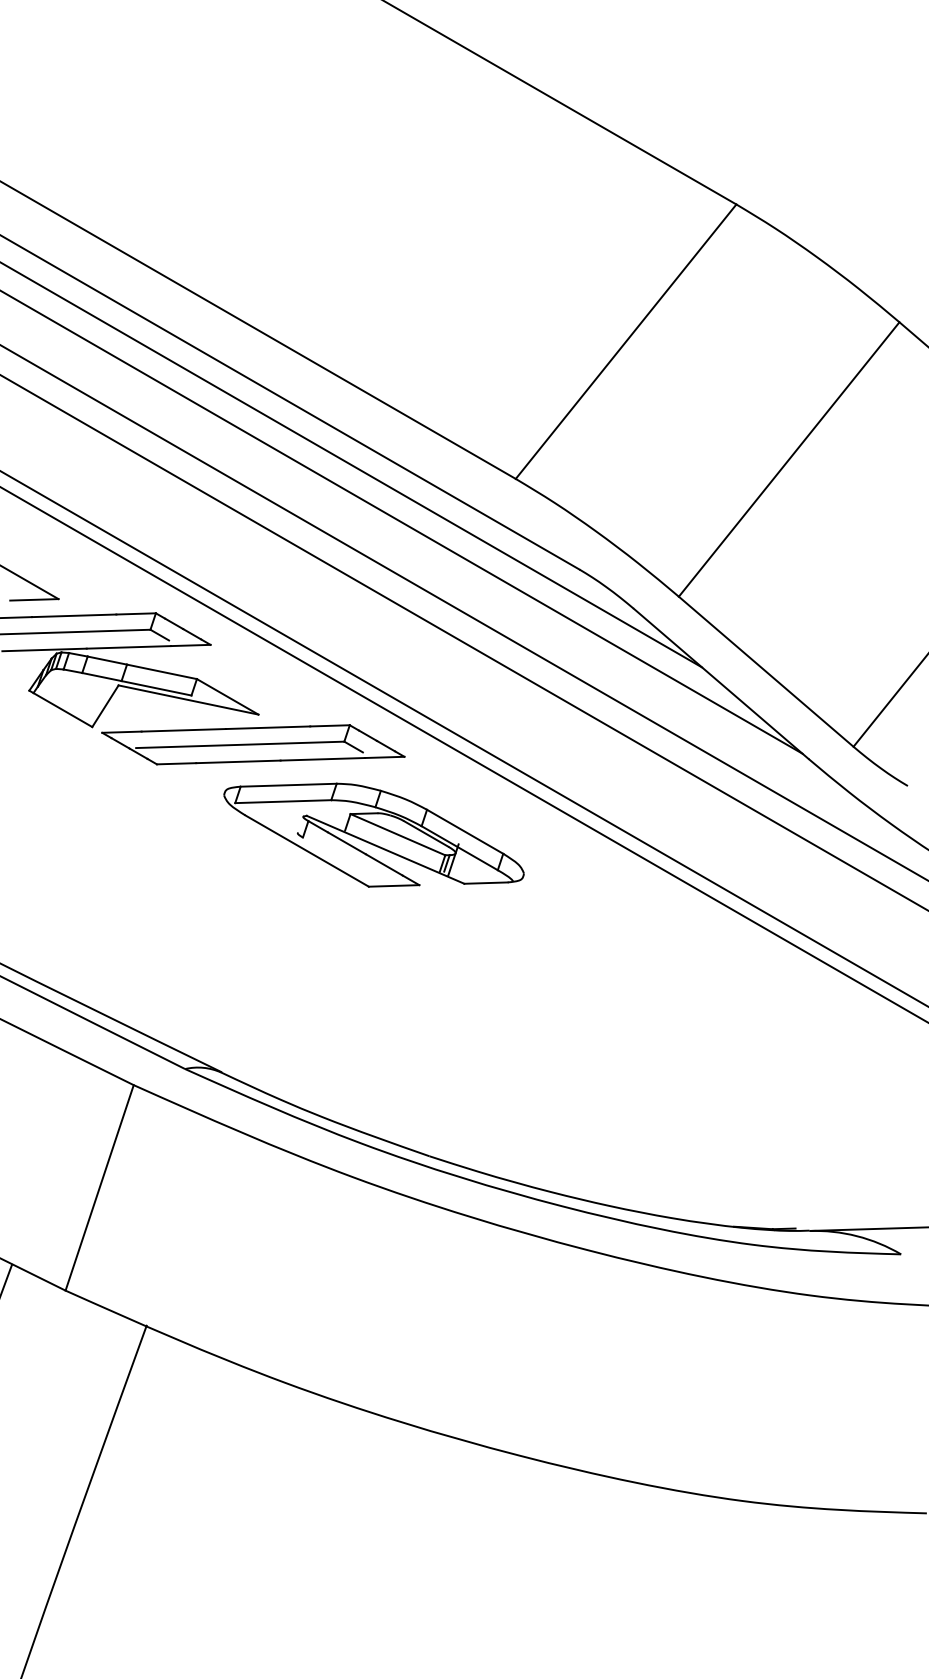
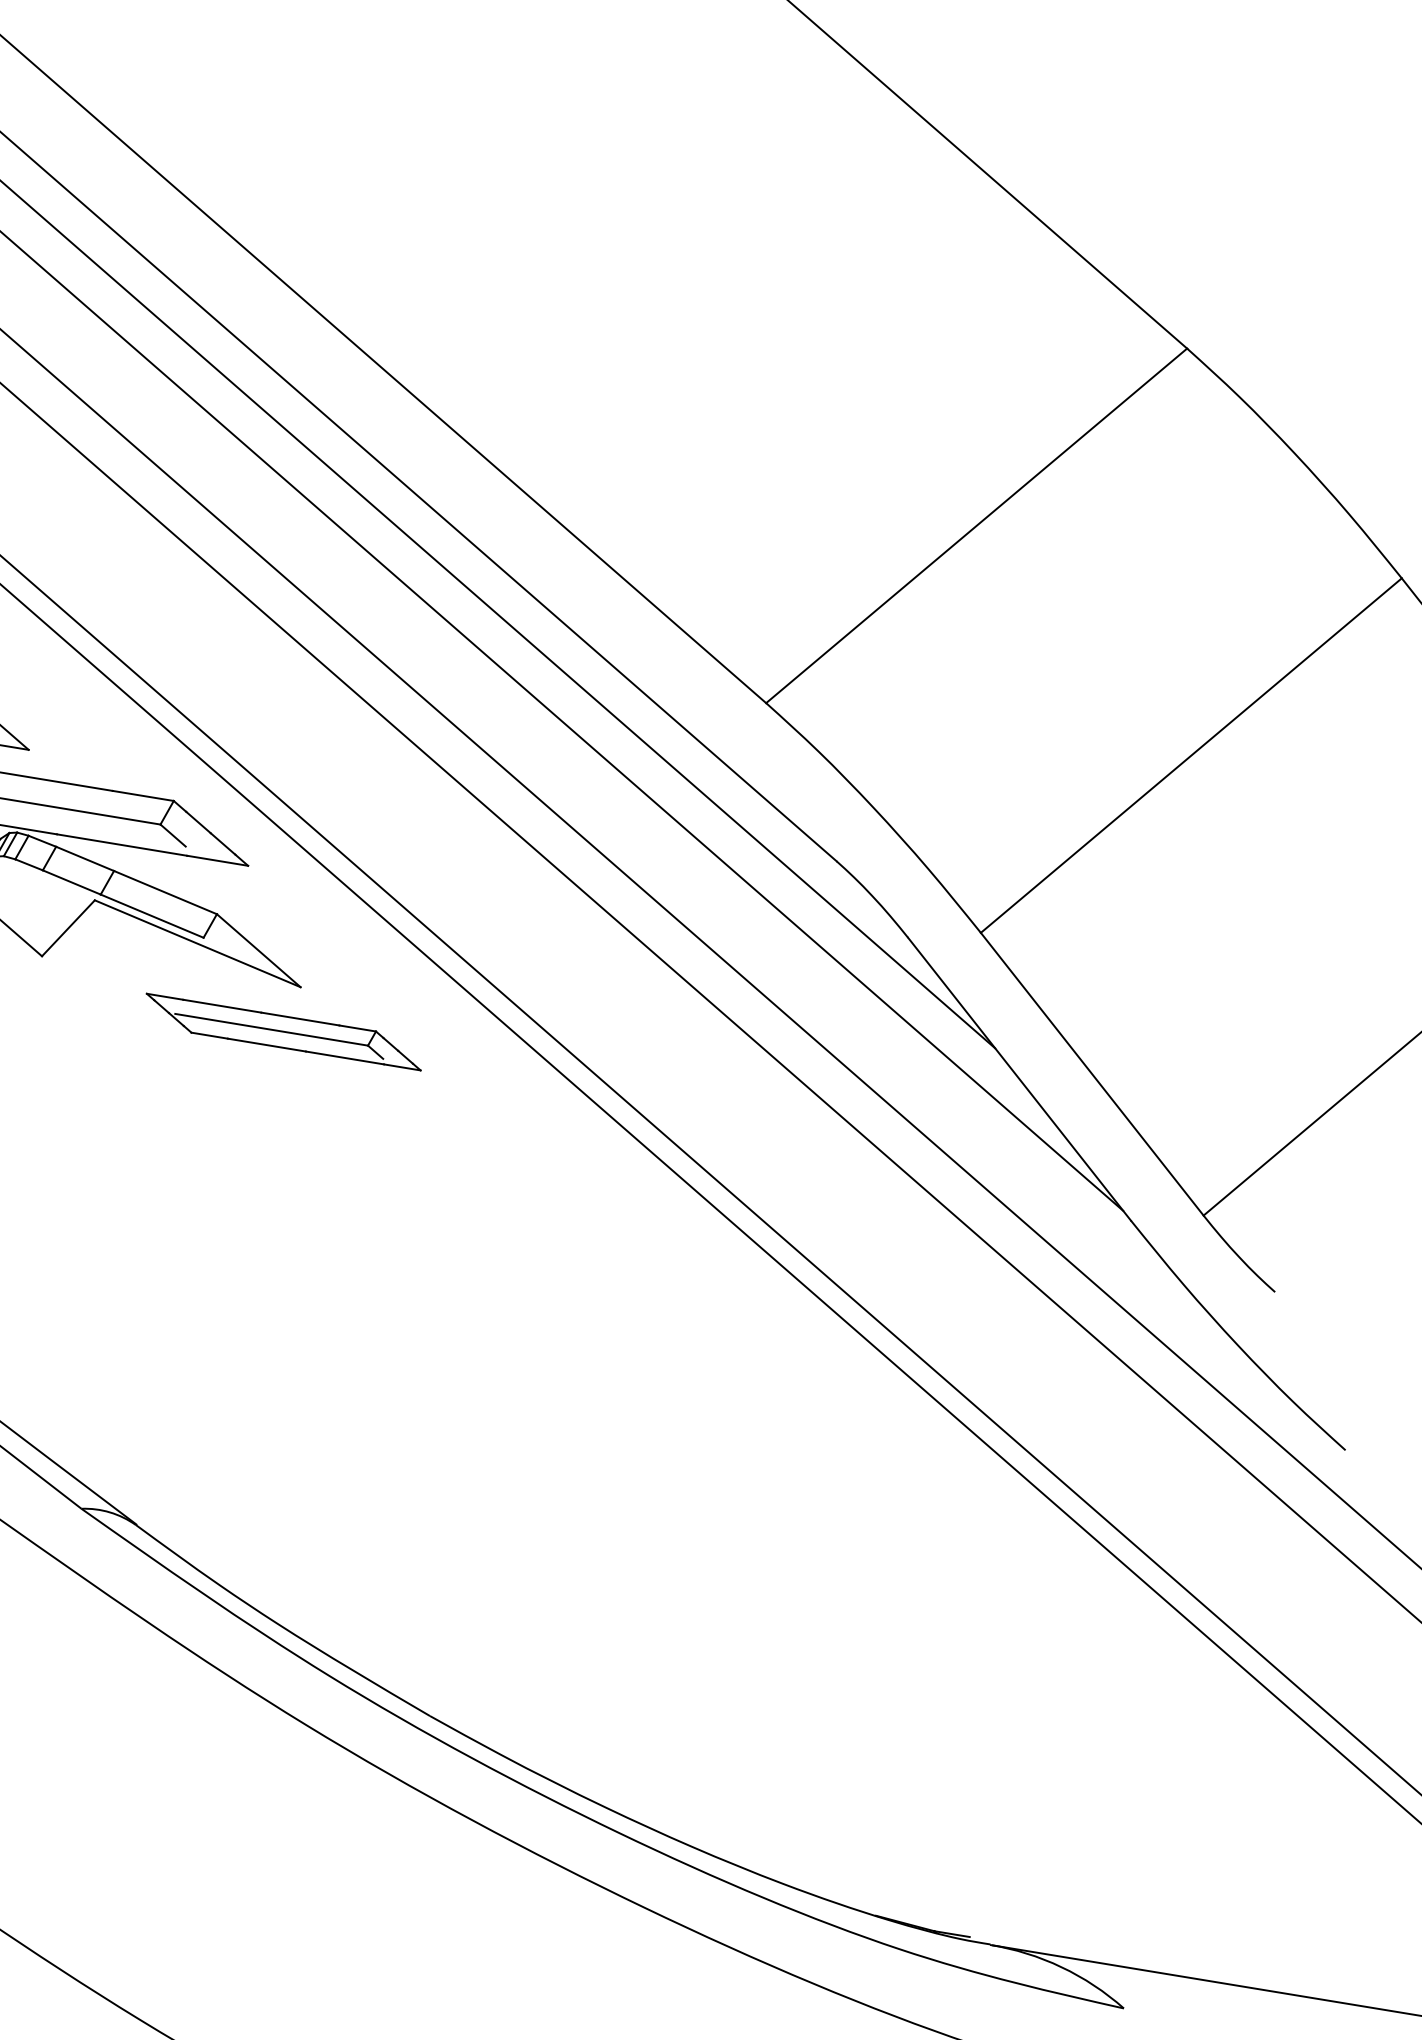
part: (253, 744) -> (283, 1031), size x0.6
part: (373, 834) -> (440, 1205), removed

